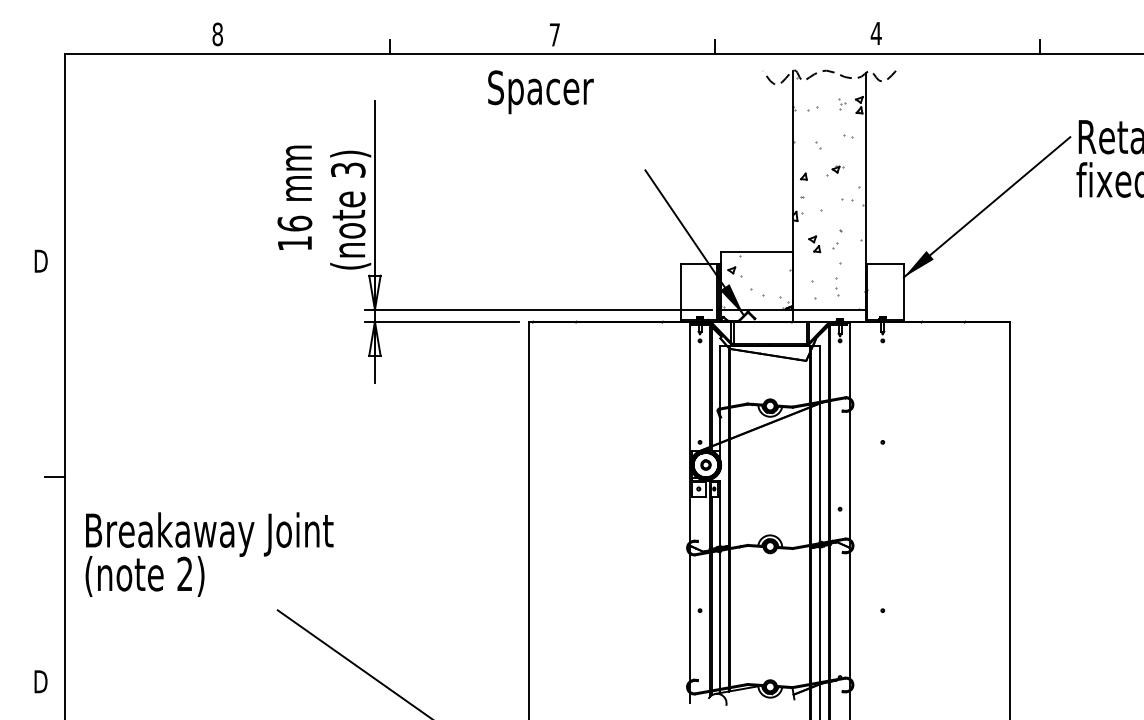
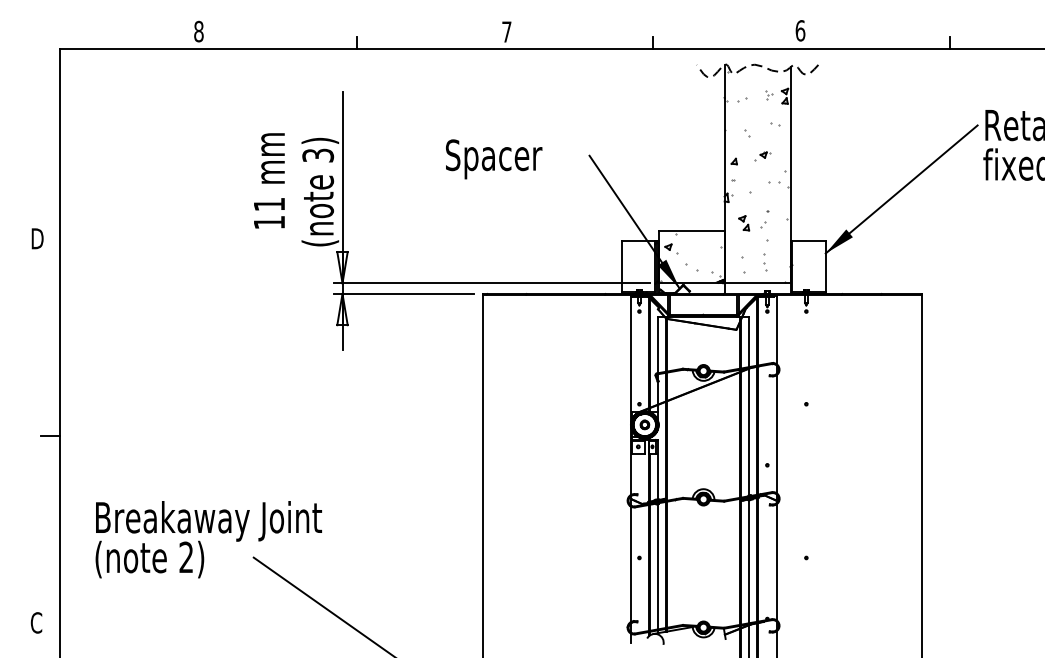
text: (875, 33) -> (799, 30), 4 -> 6
text: (540, 92) -> (493, 159), moved
text: (294, 223) -> (269, 204), 16 -> 11
text: (209, 554) -> (208, 539), moved
text: (40, 681) -> (37, 622), D -> C

